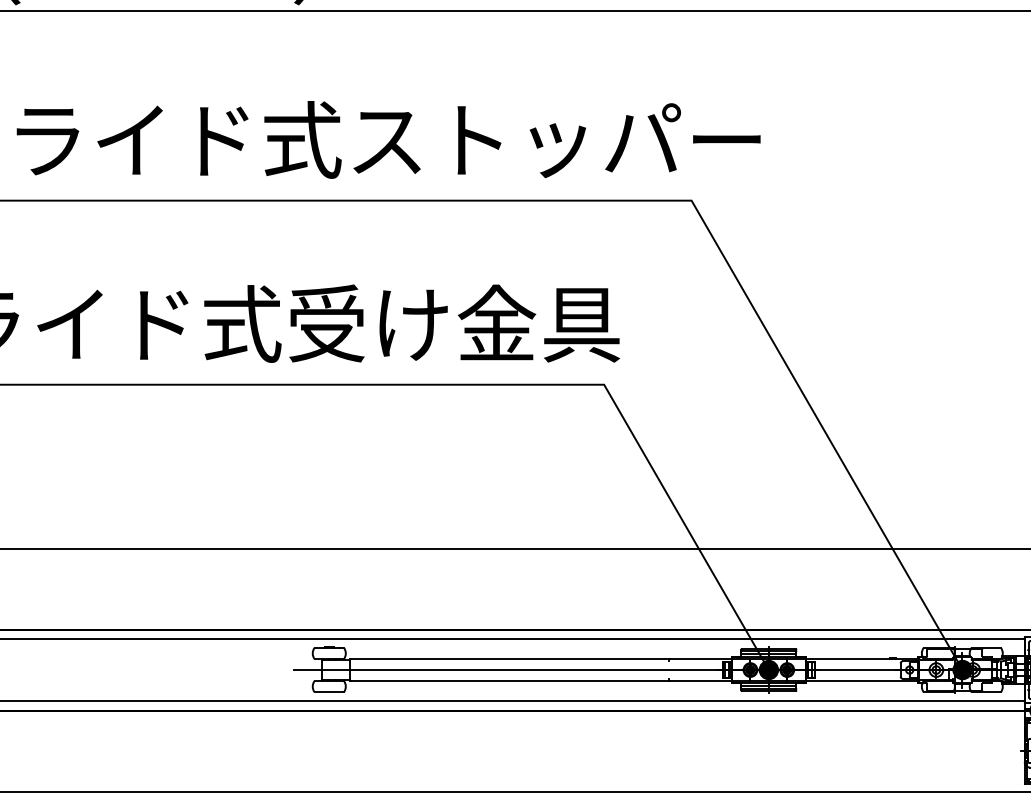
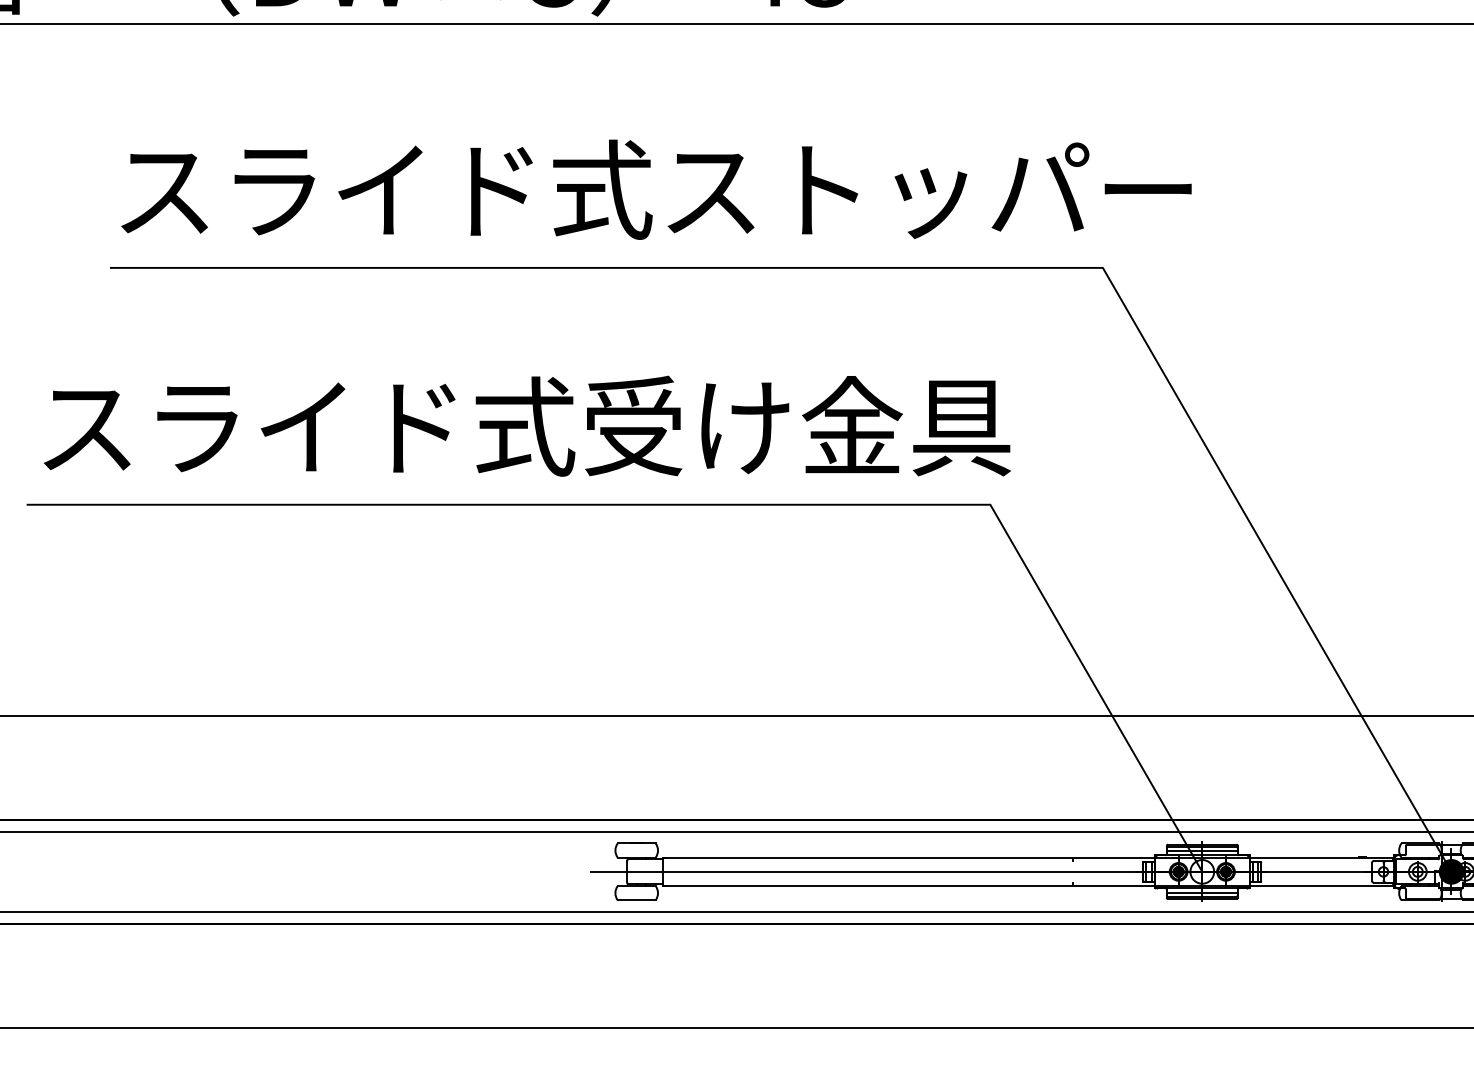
fill: (769, 669) -> (1202, 871), removed

